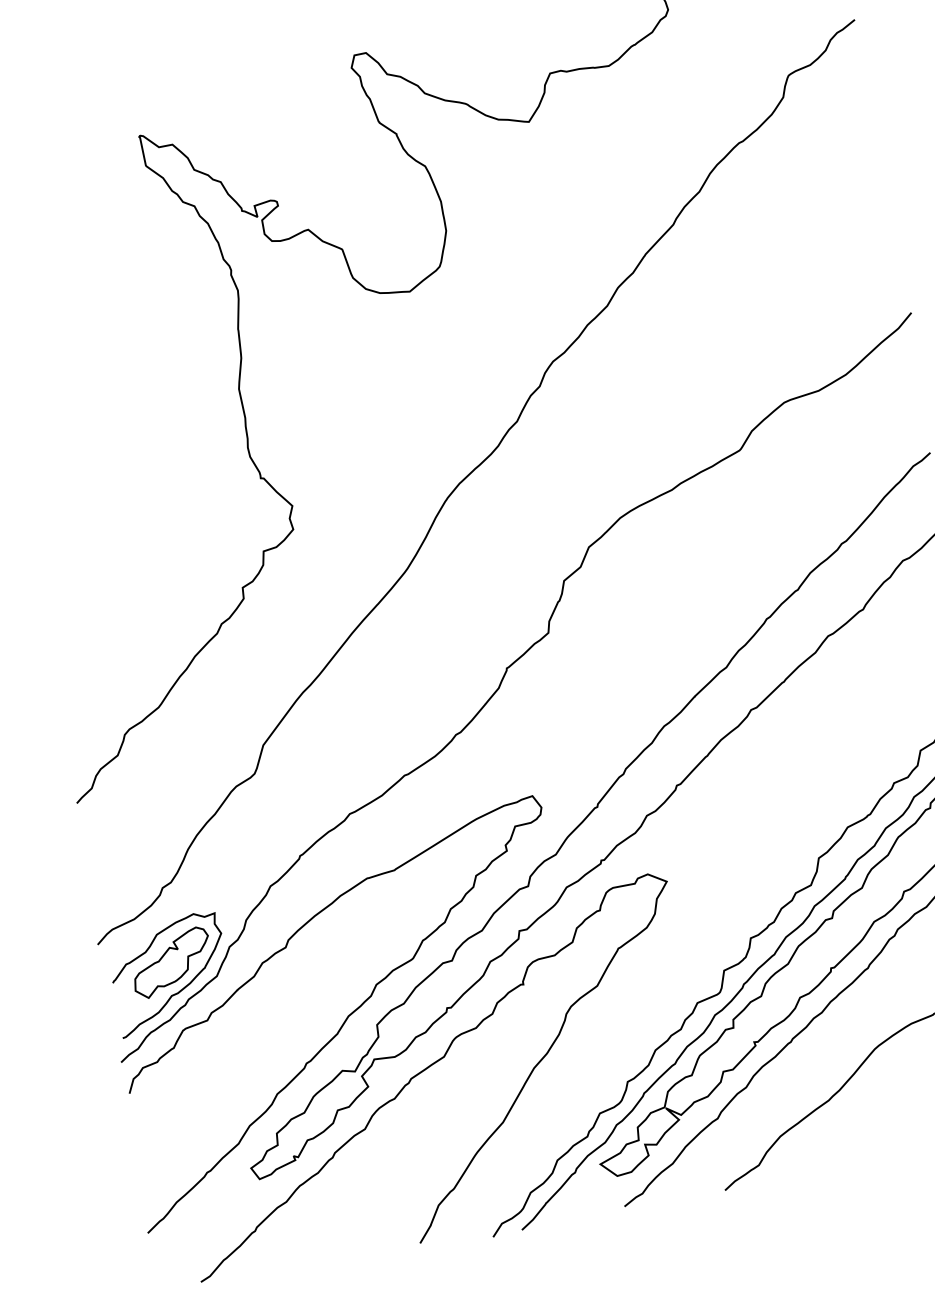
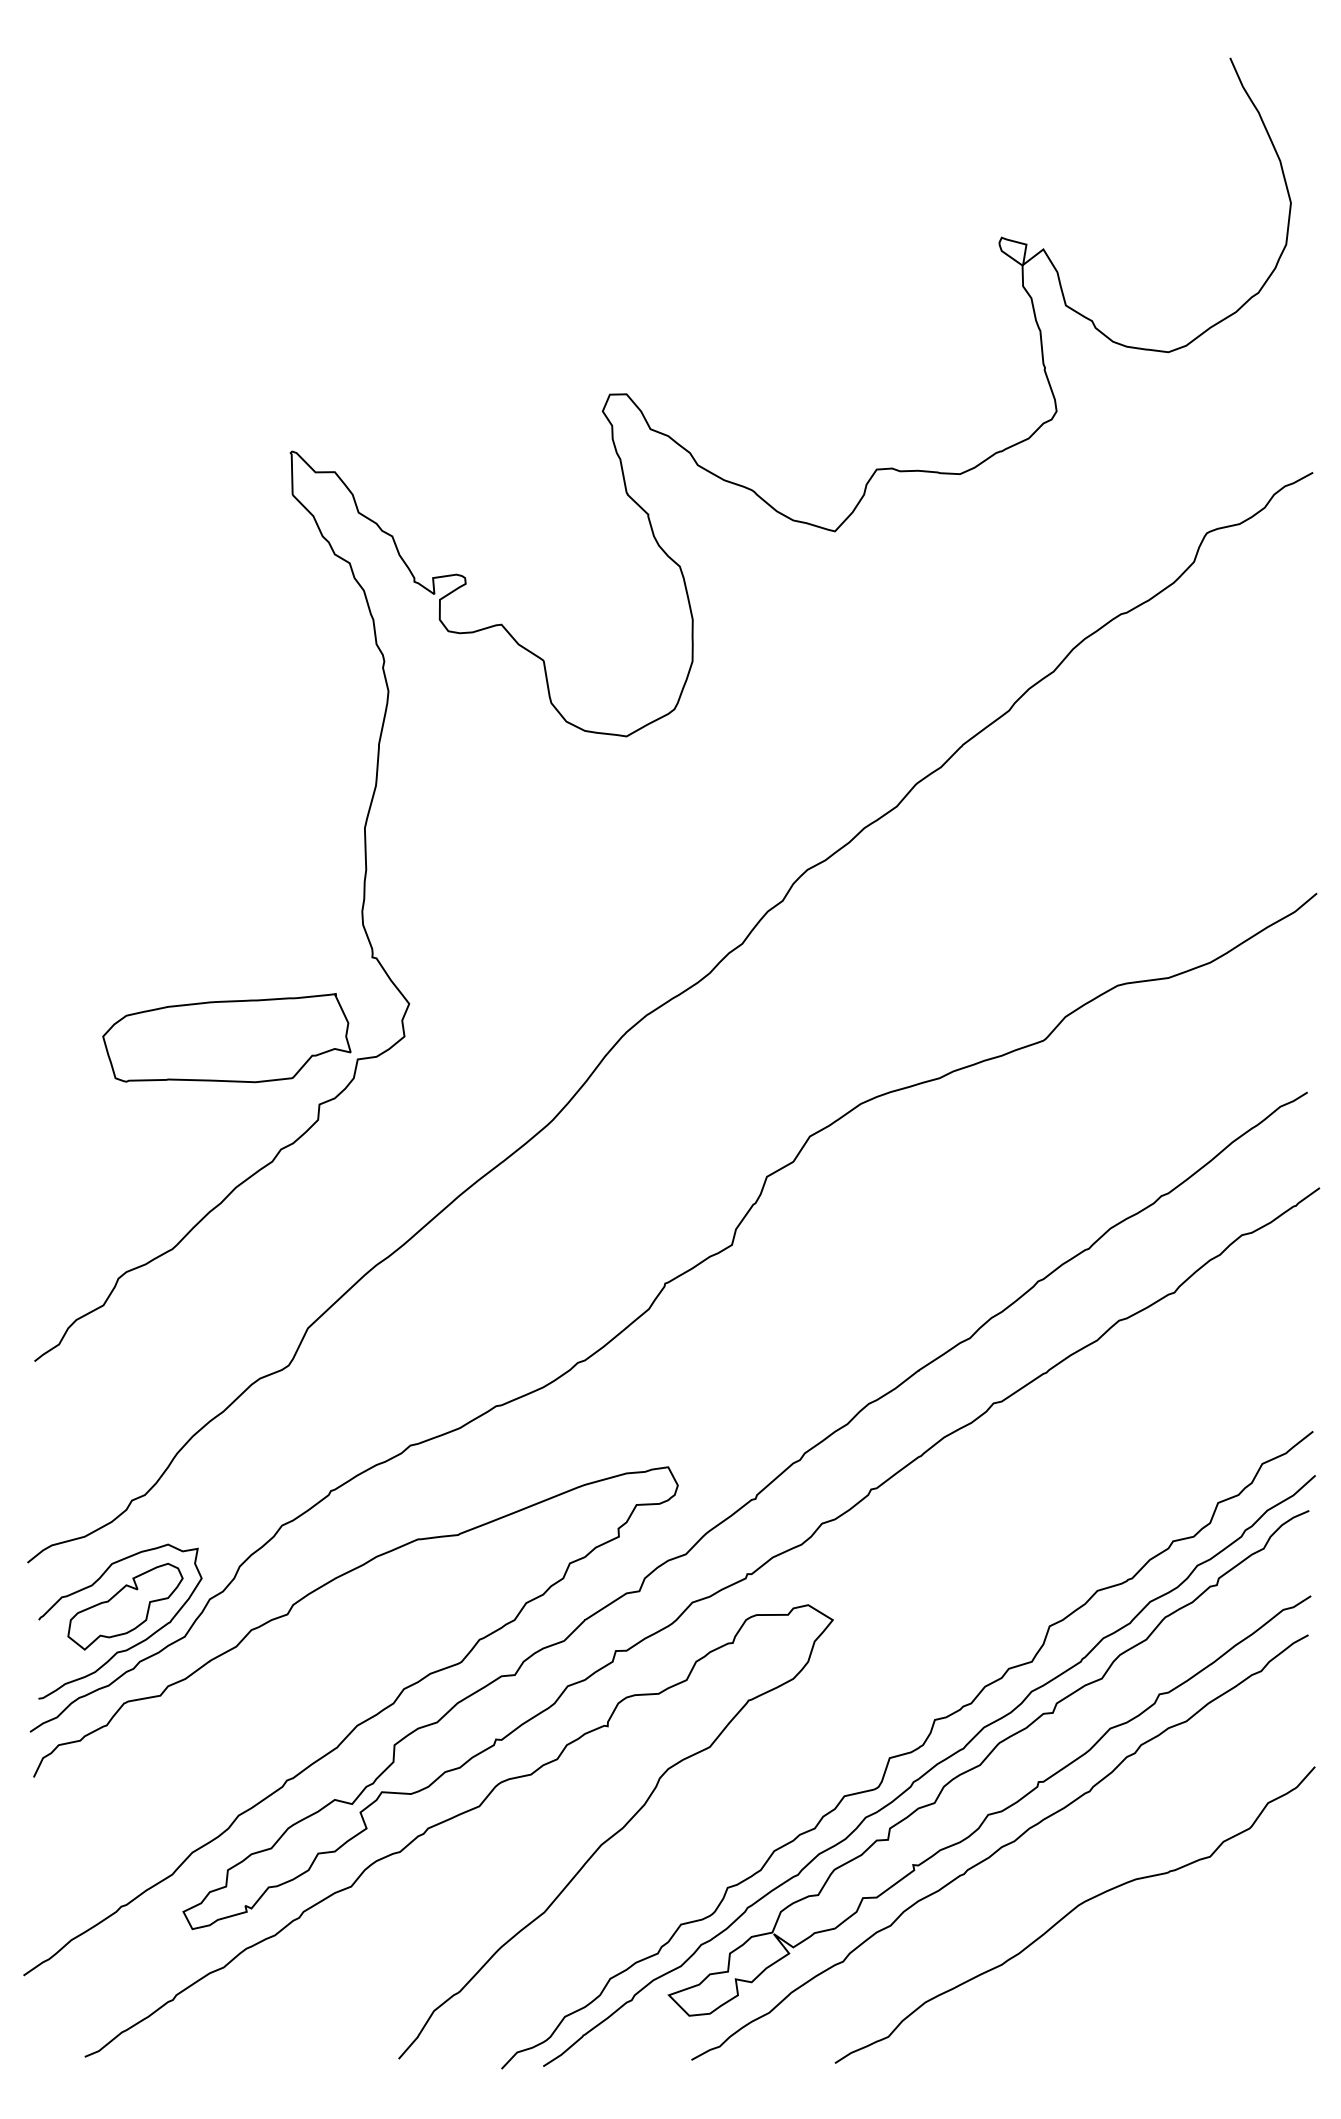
part: (169, 553) -> (226, 1038), added

